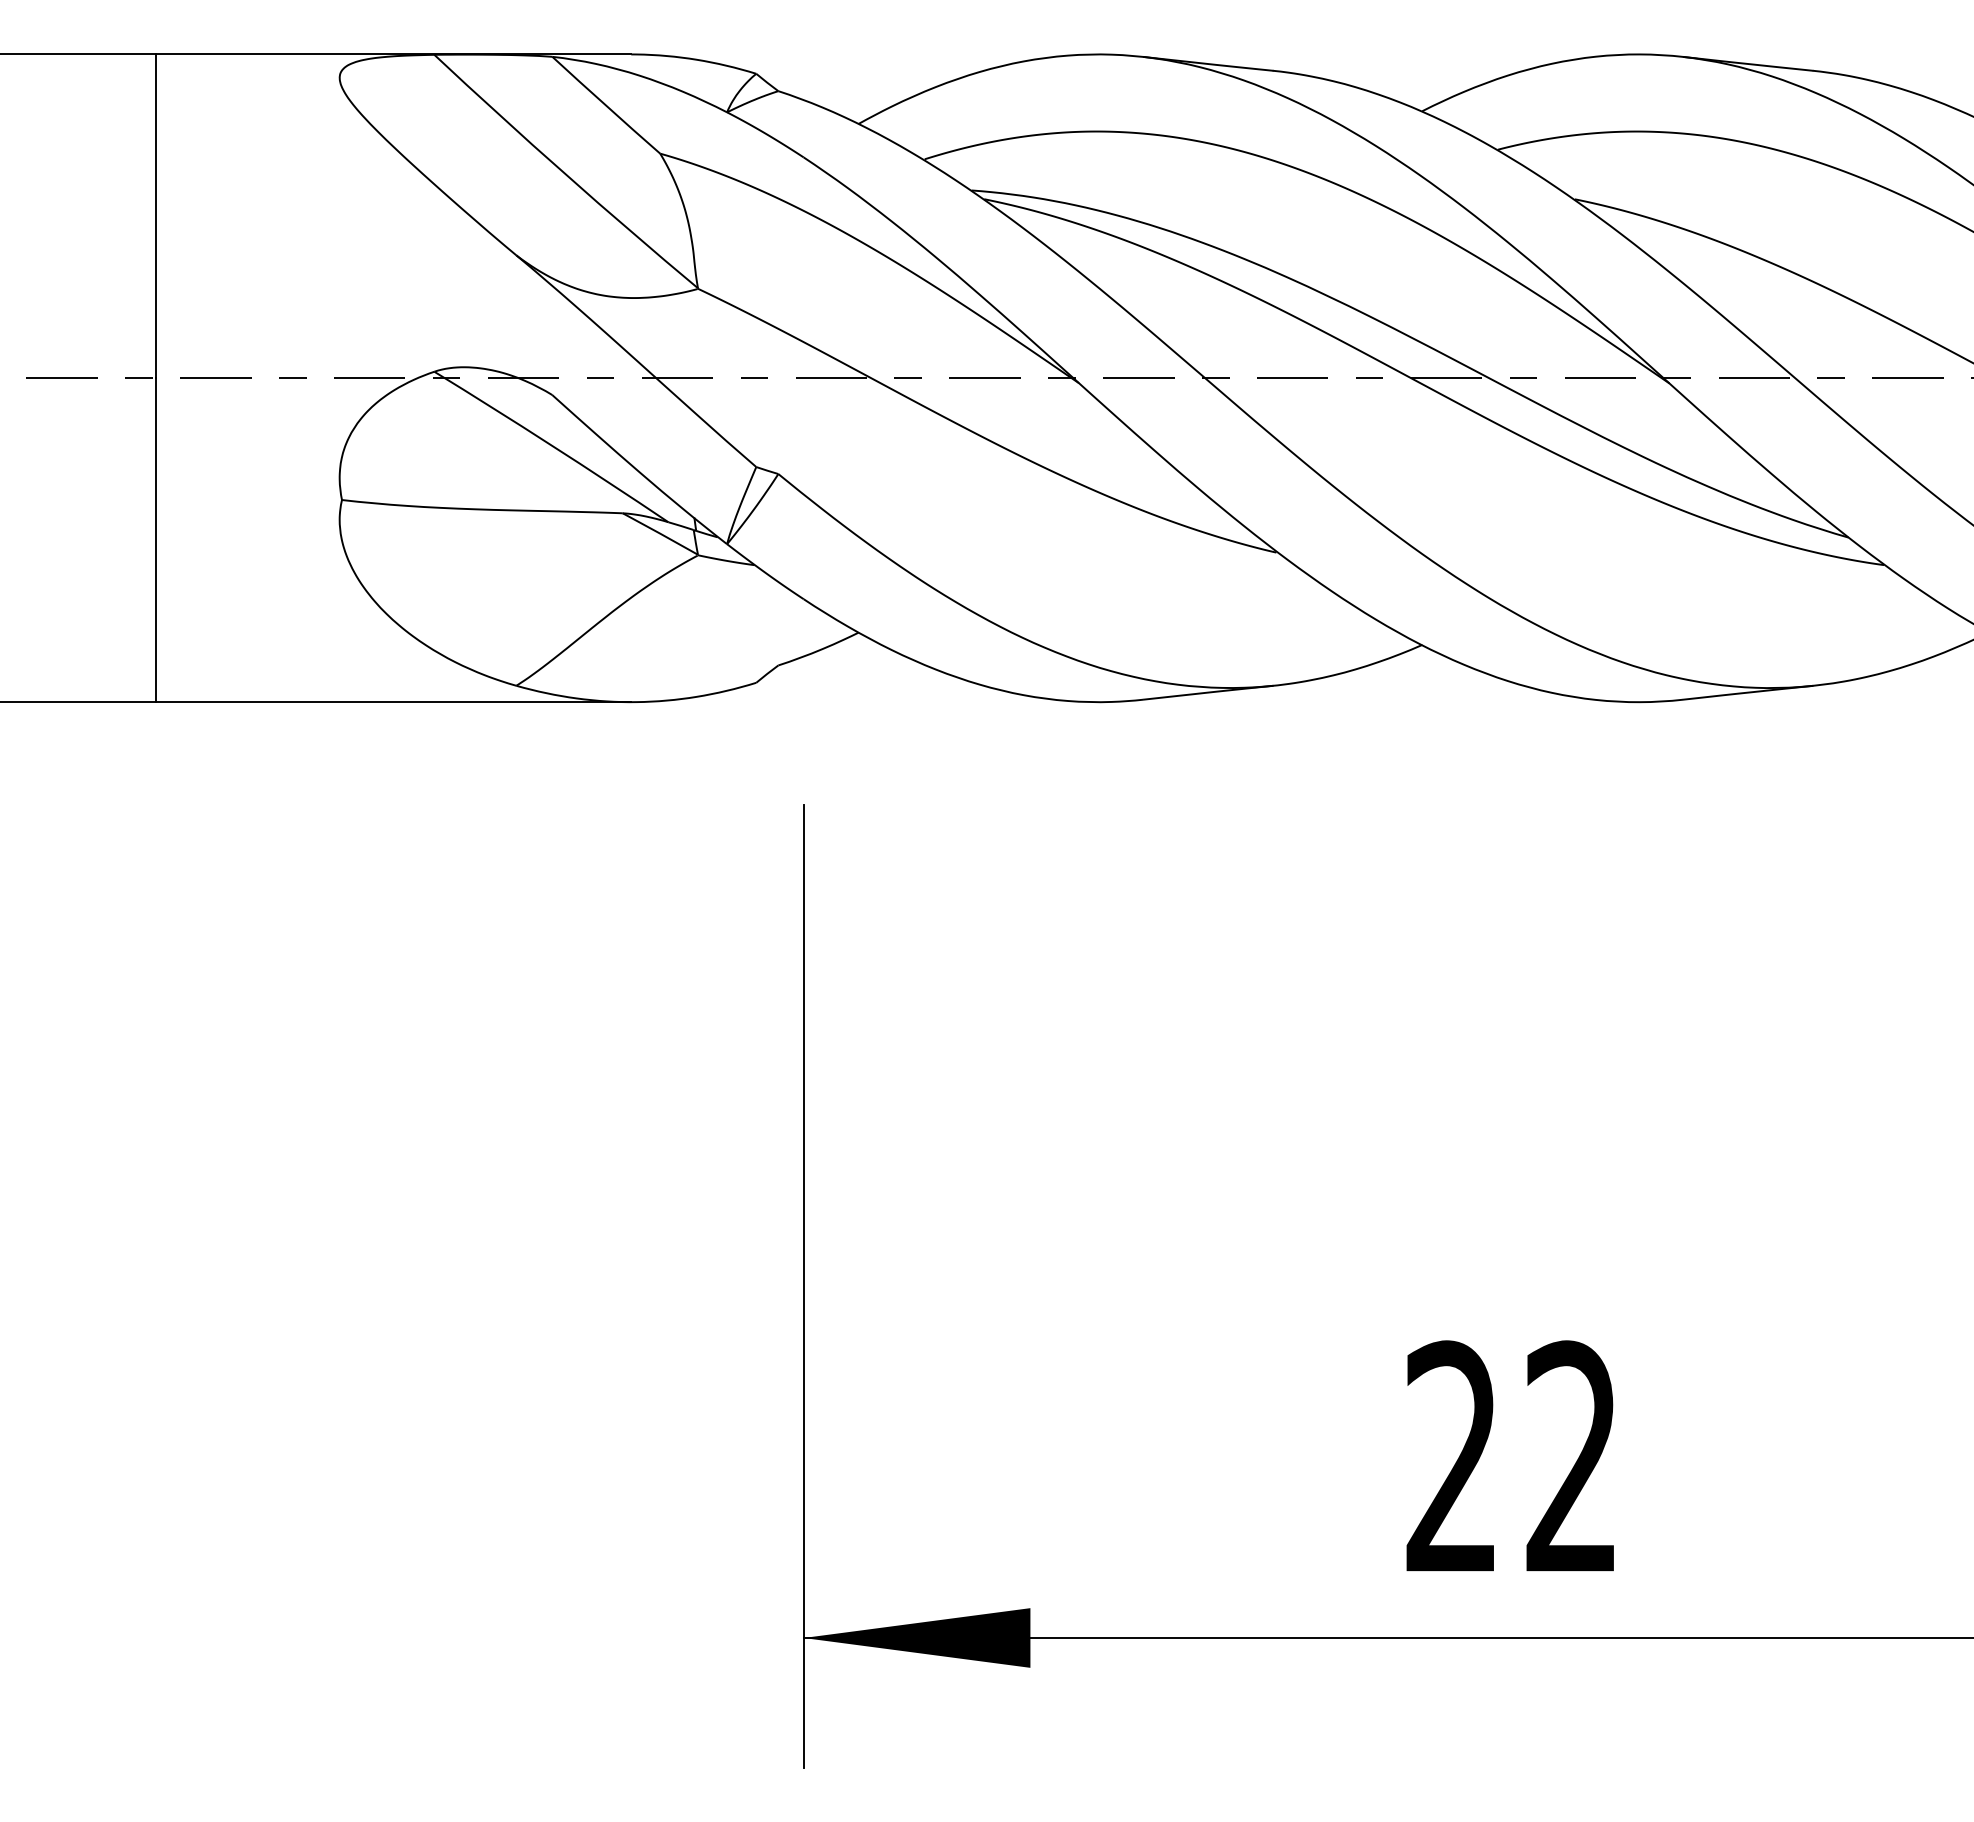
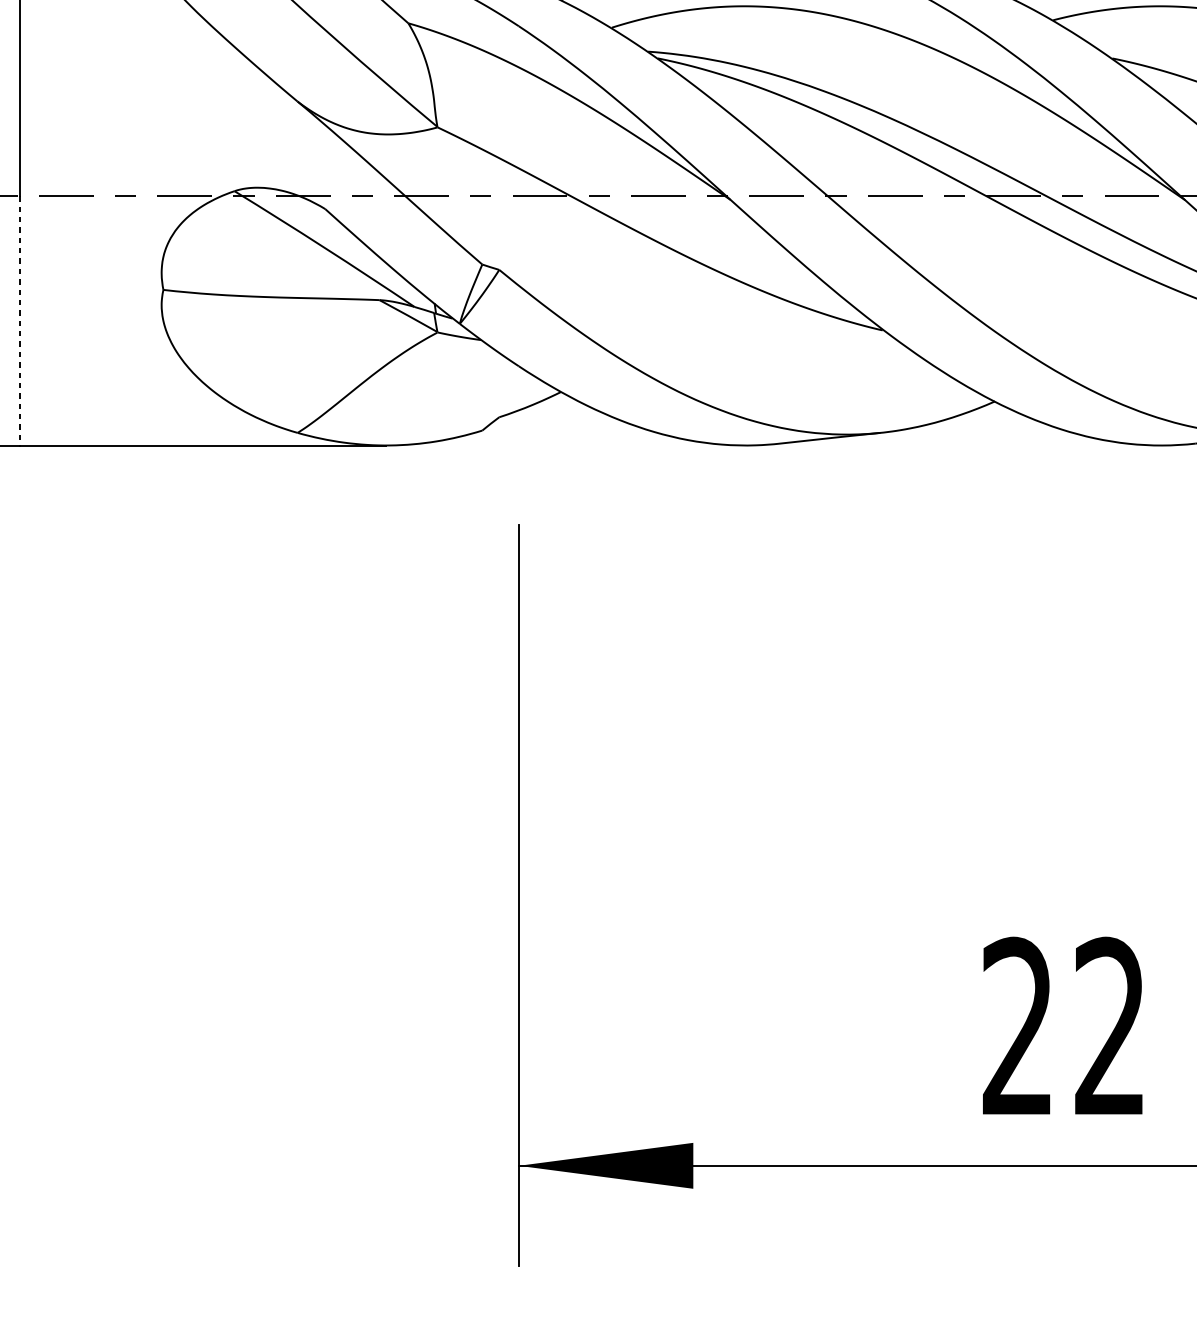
line: (155, 540) -> (19, 321), solid -> dashed

